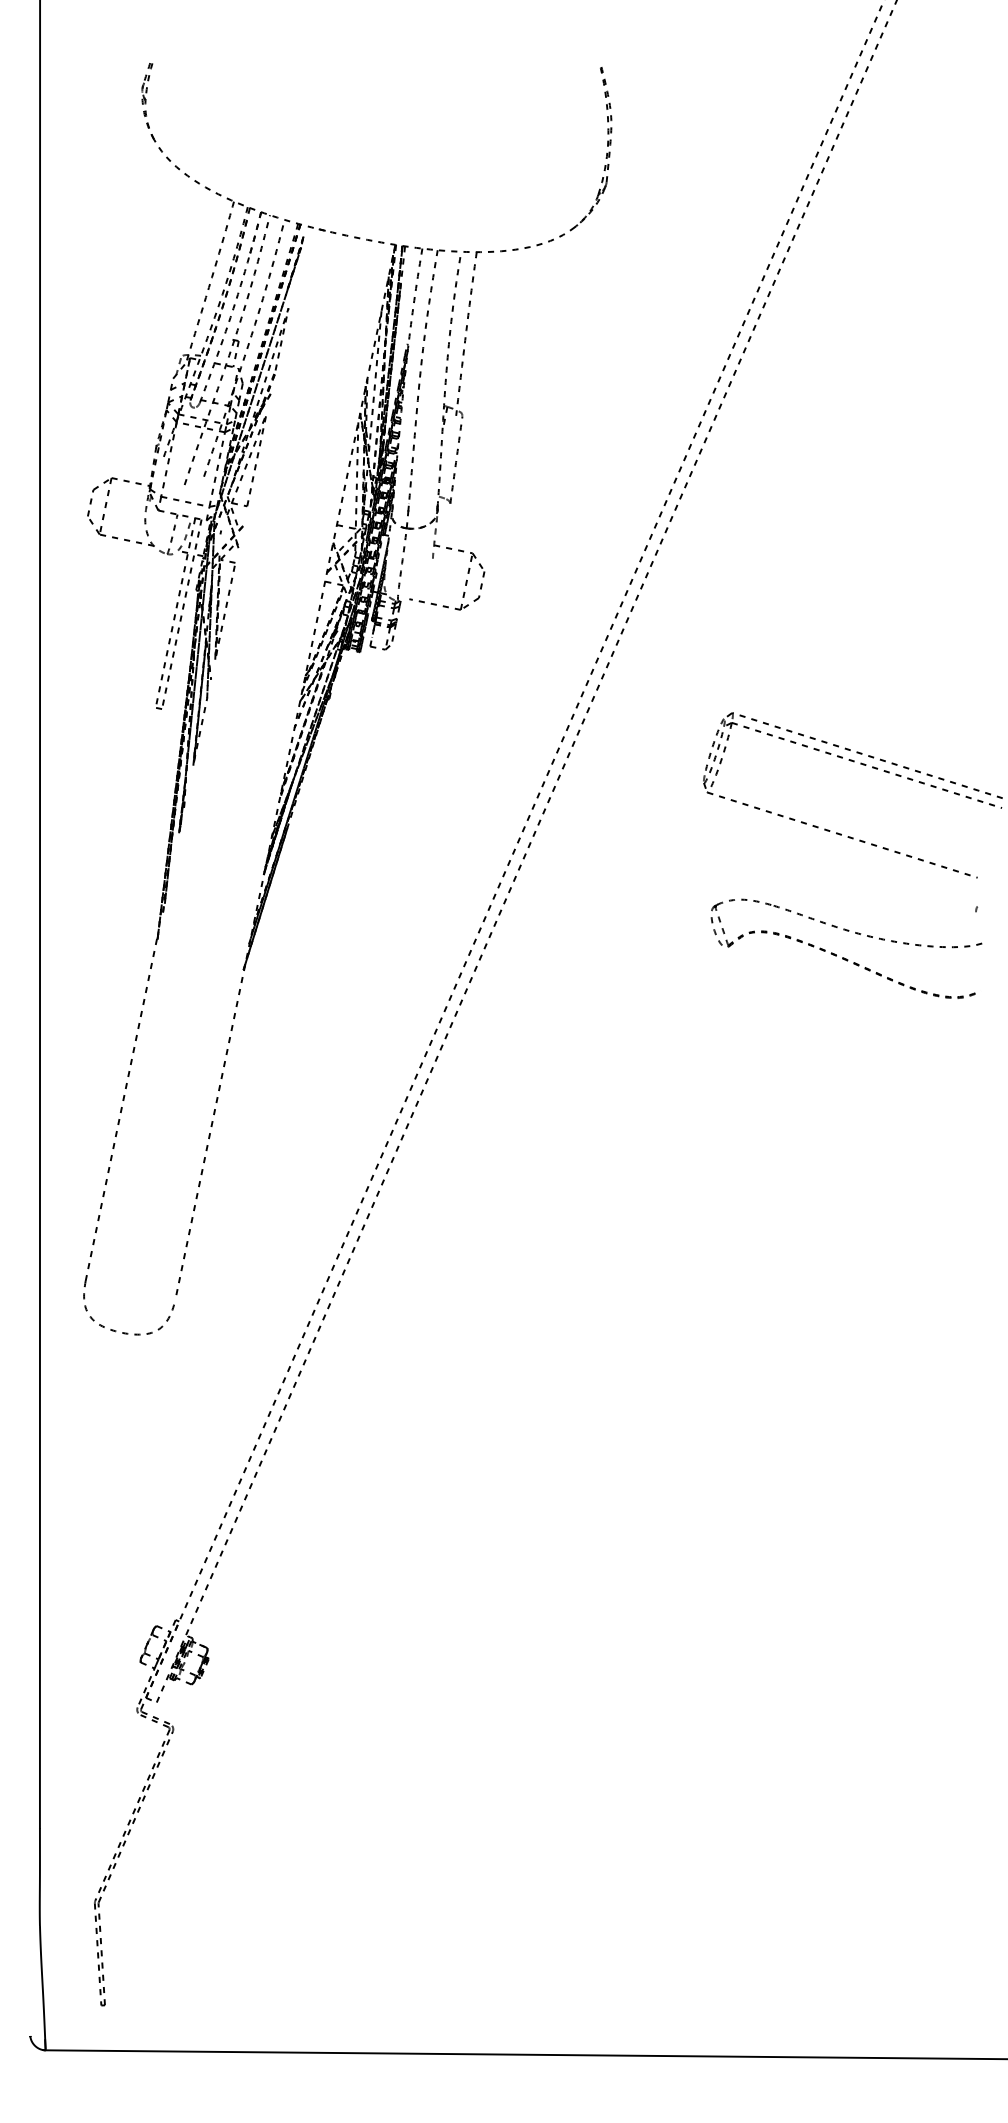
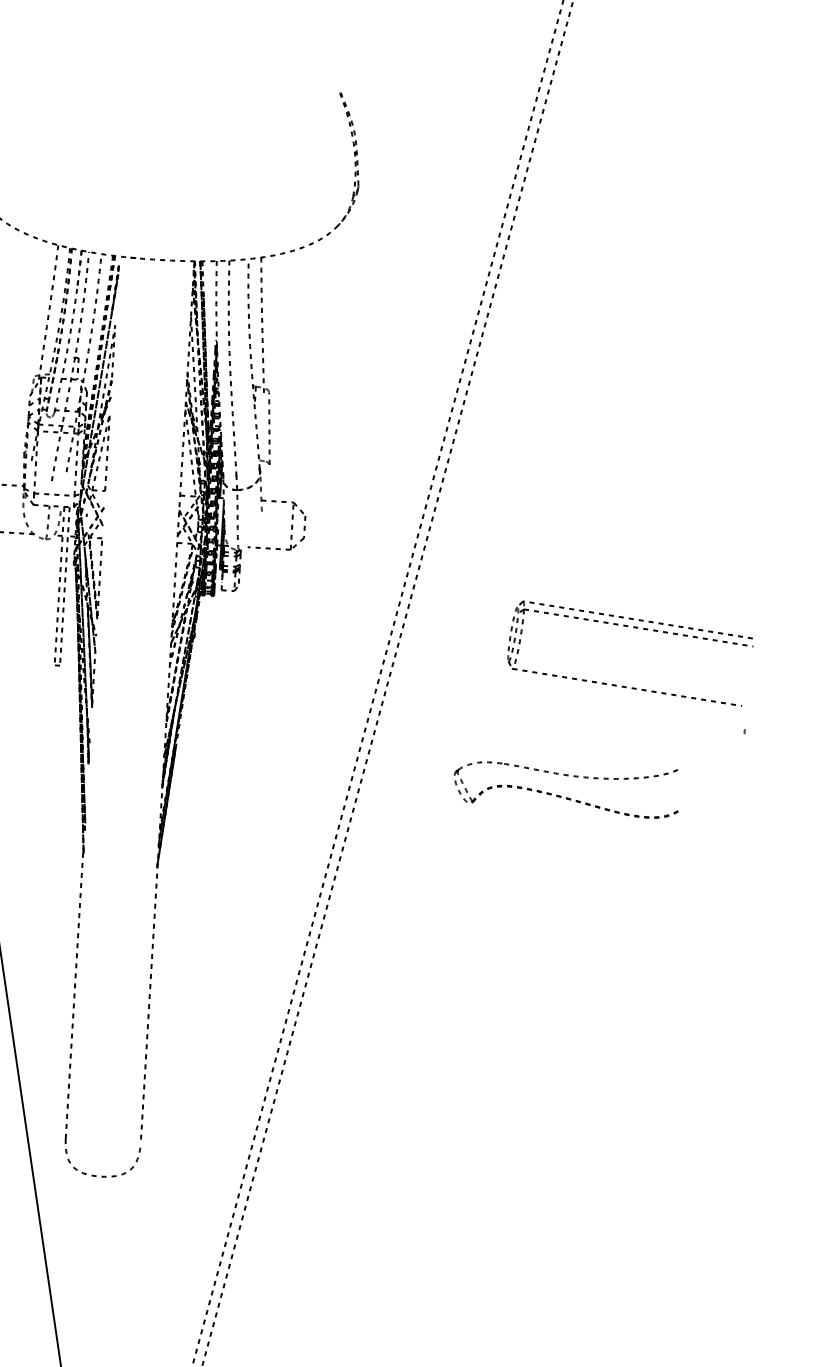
part: (844, 957) -> (567, 797), moved

